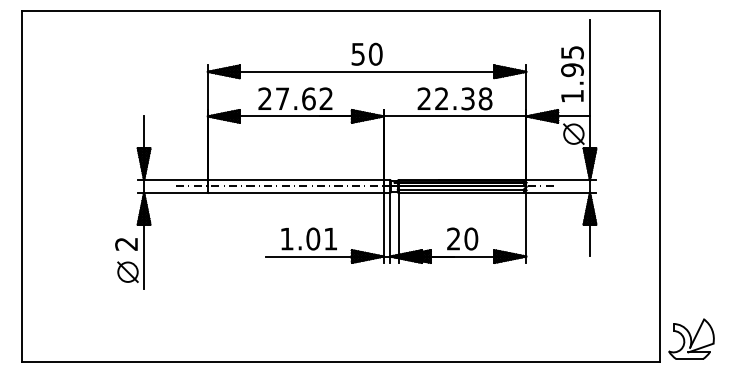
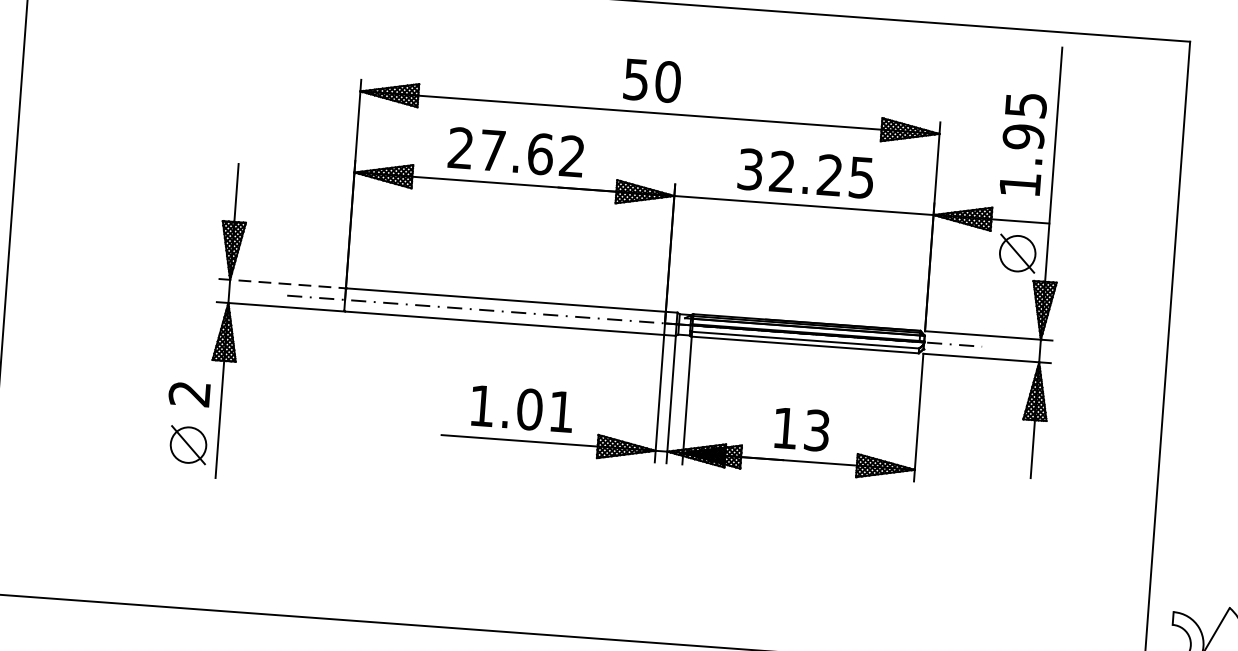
text: (454, 98) -> (805, 172), 22.38 -> 32.25
line: (173, 180) -> (283, 284), solid -> dashed
text: (462, 238) -> (801, 428), 20 -> 13

